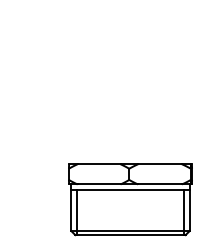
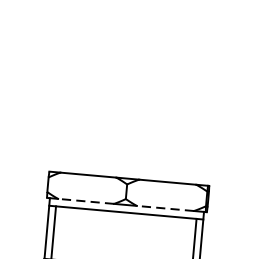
line: (98, 184) -> (85, 201), solid -> dashed
line: (160, 184) -> (166, 208), solid -> dashed

